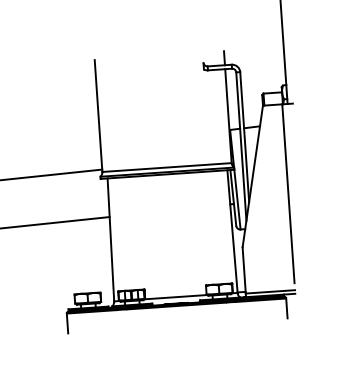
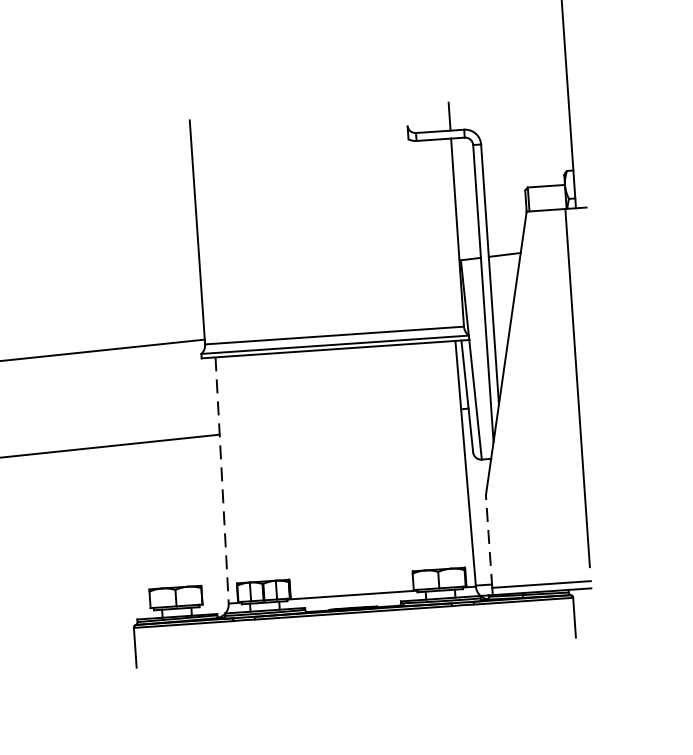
line: (110, 239) -> (221, 479), solid -> dashed
line: (244, 269) -> (489, 539), solid -> dashed

